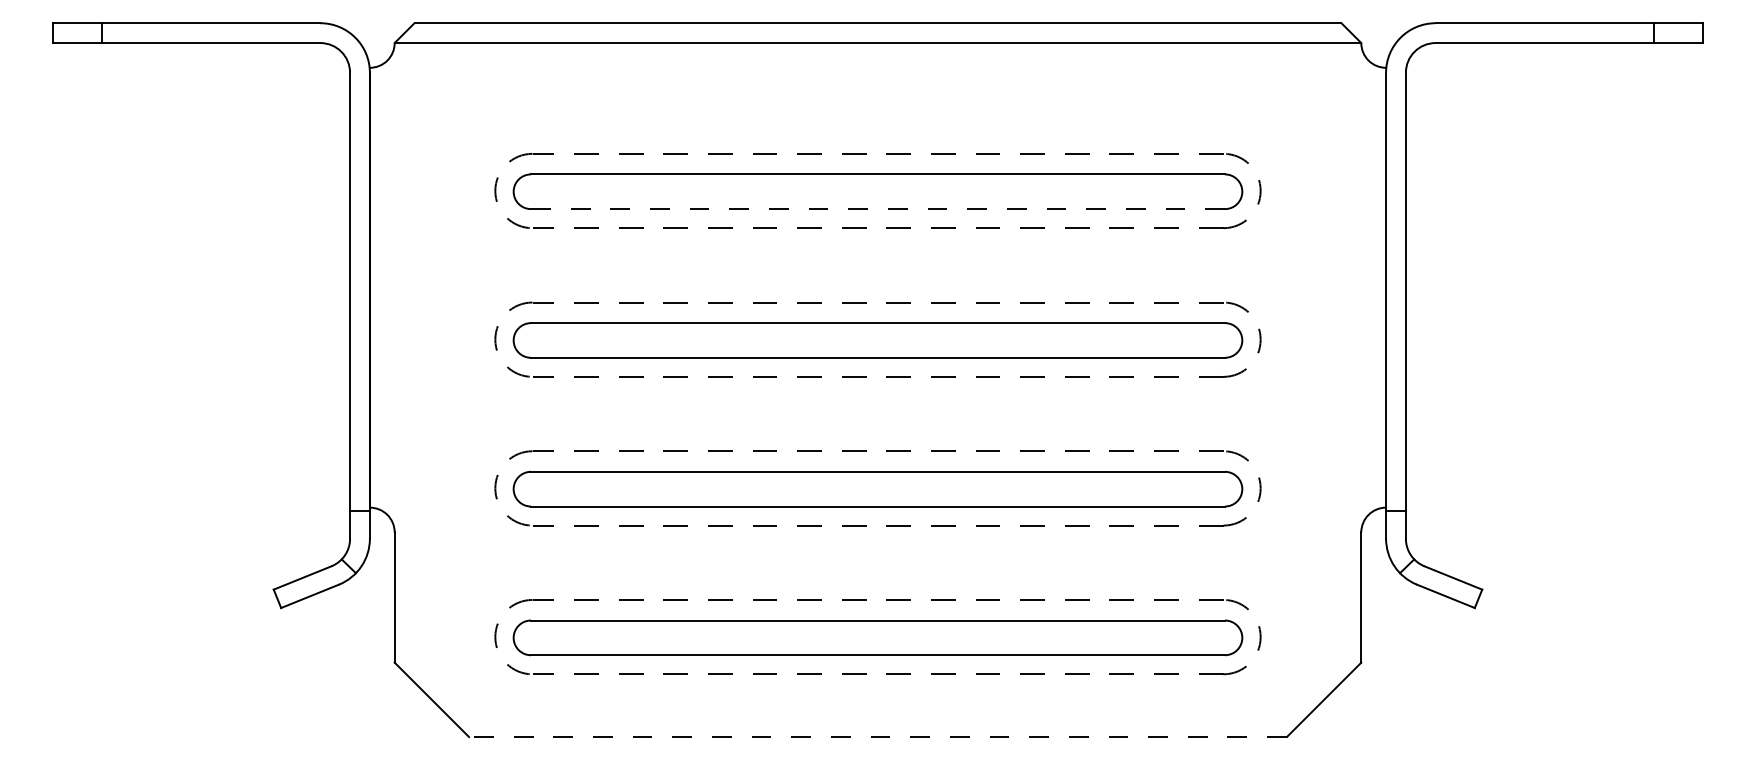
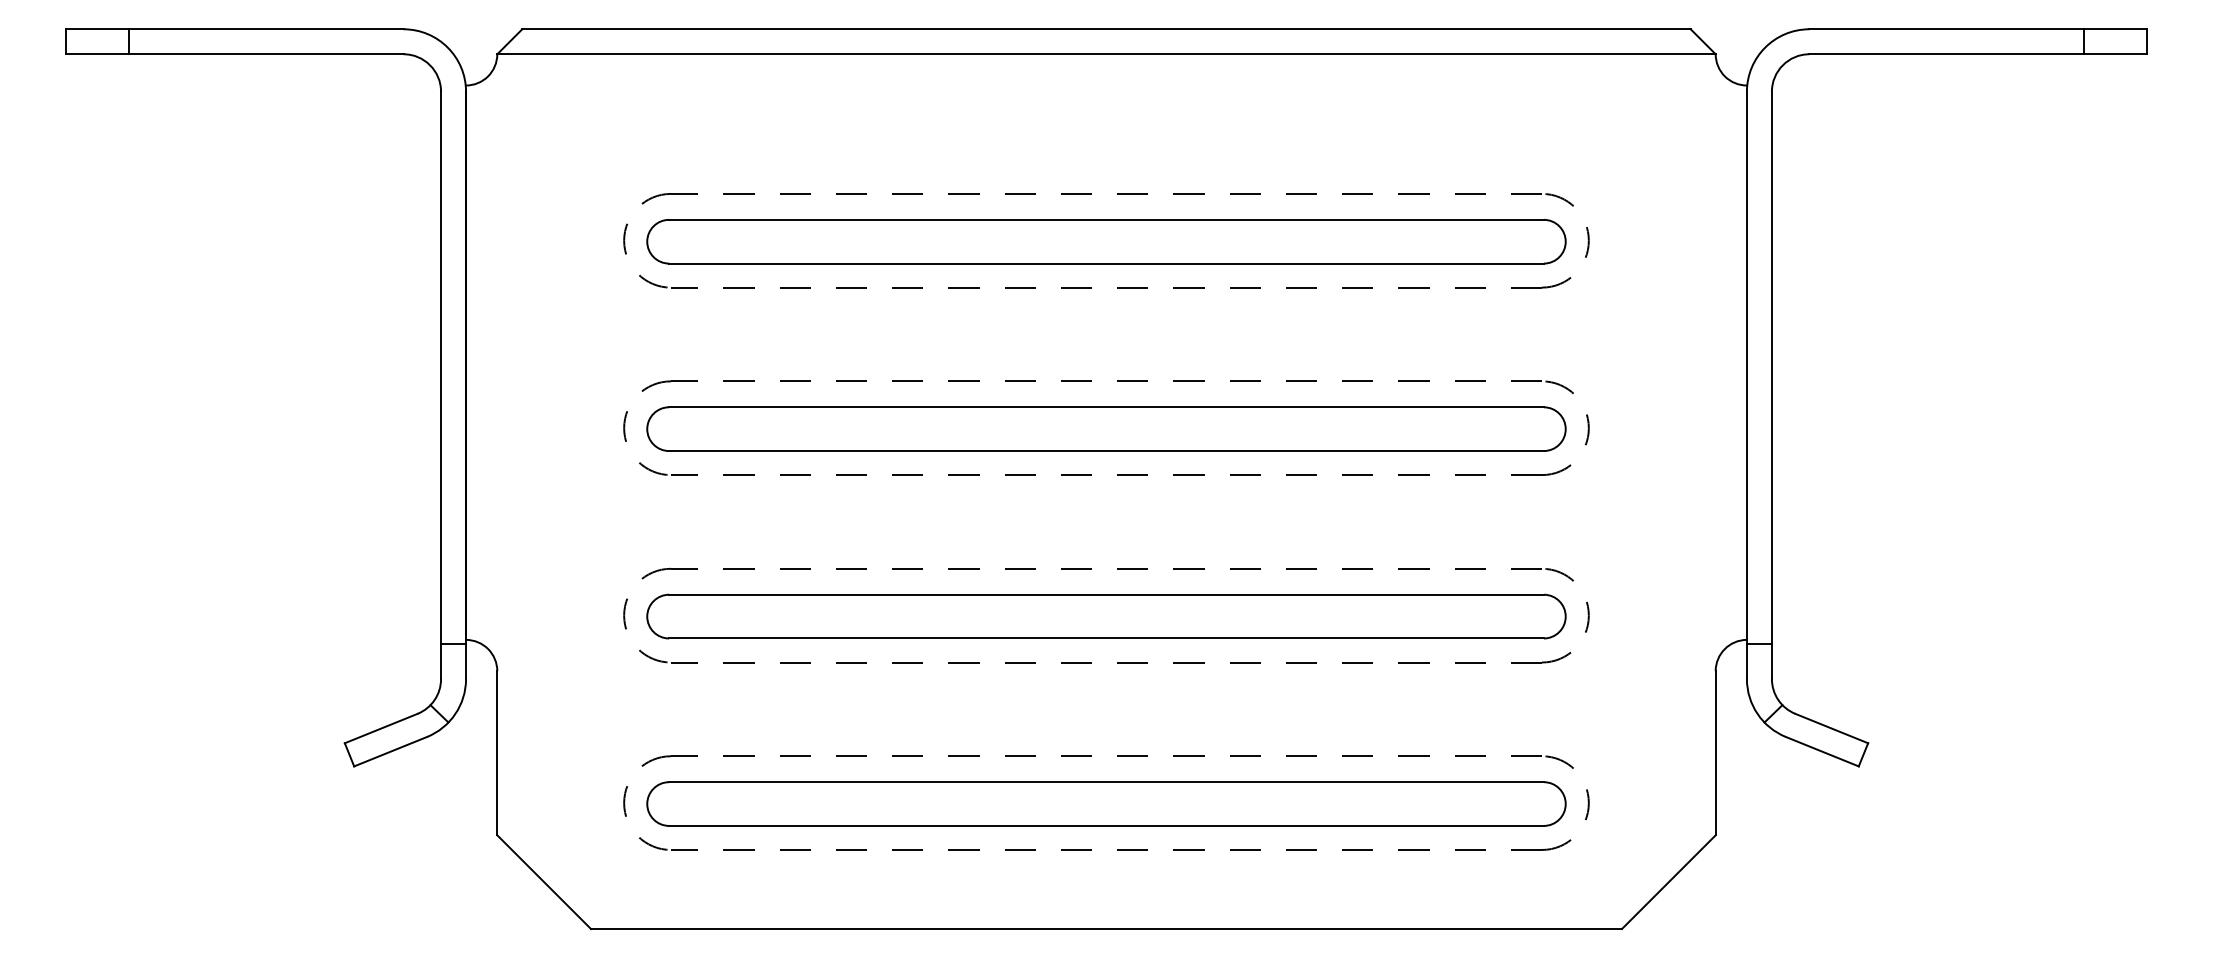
line: (878, 209) -> (1107, 264), dashed -> solid
line: (878, 737) -> (1107, 929), dashed -> solid

